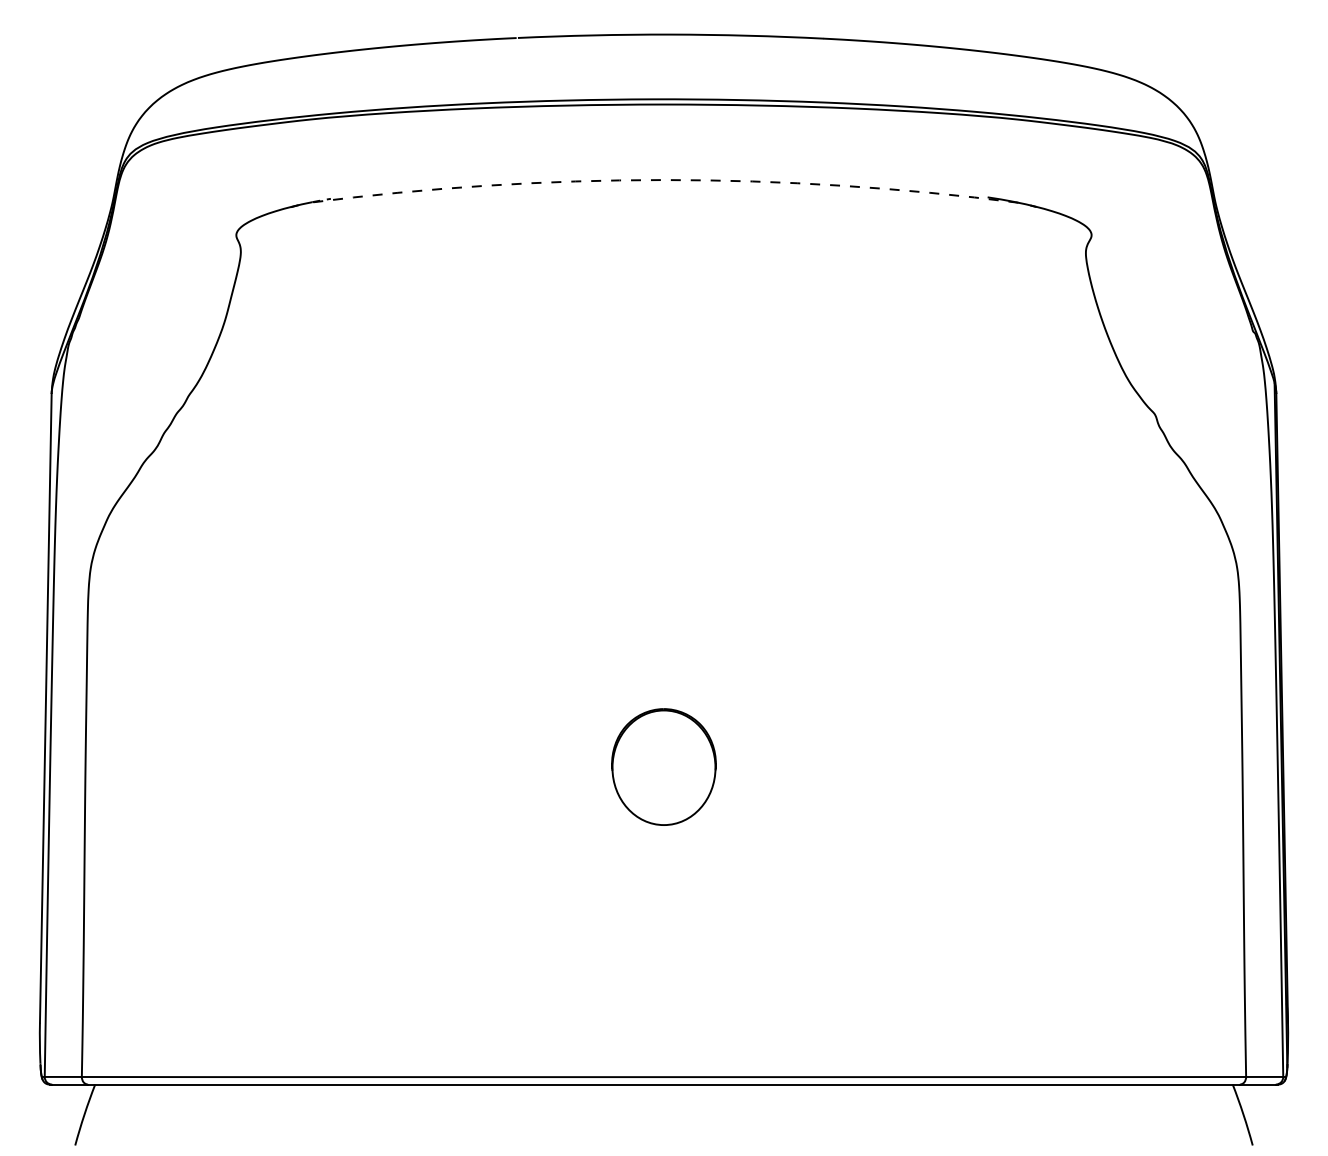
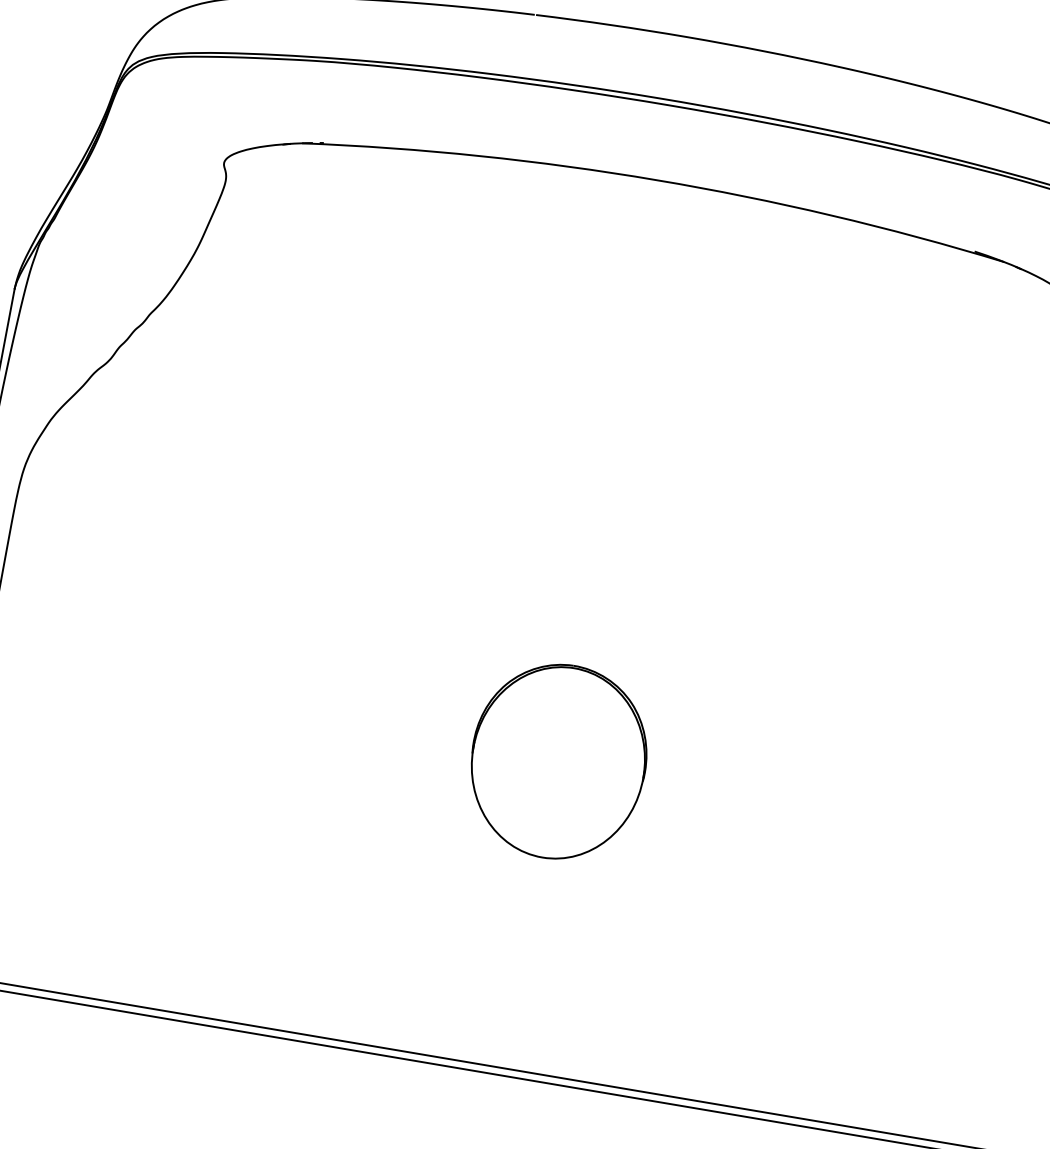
arc: (664, 180) -> (657, 180), dashed -> solid
part: (663, 766) -> (558, 761), size x1.67

